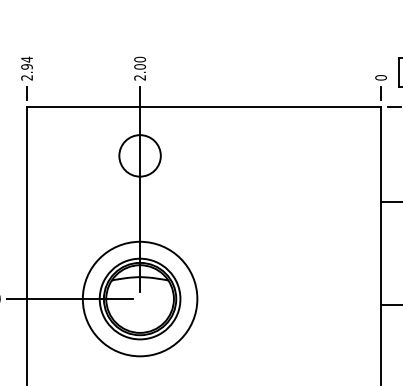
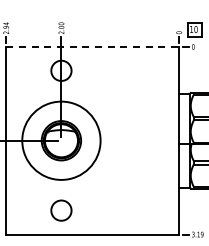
line: (205, 105) -> (93, 46), solid -> dashed
circle: (140, 298) -> (61, 140), size x1.4

